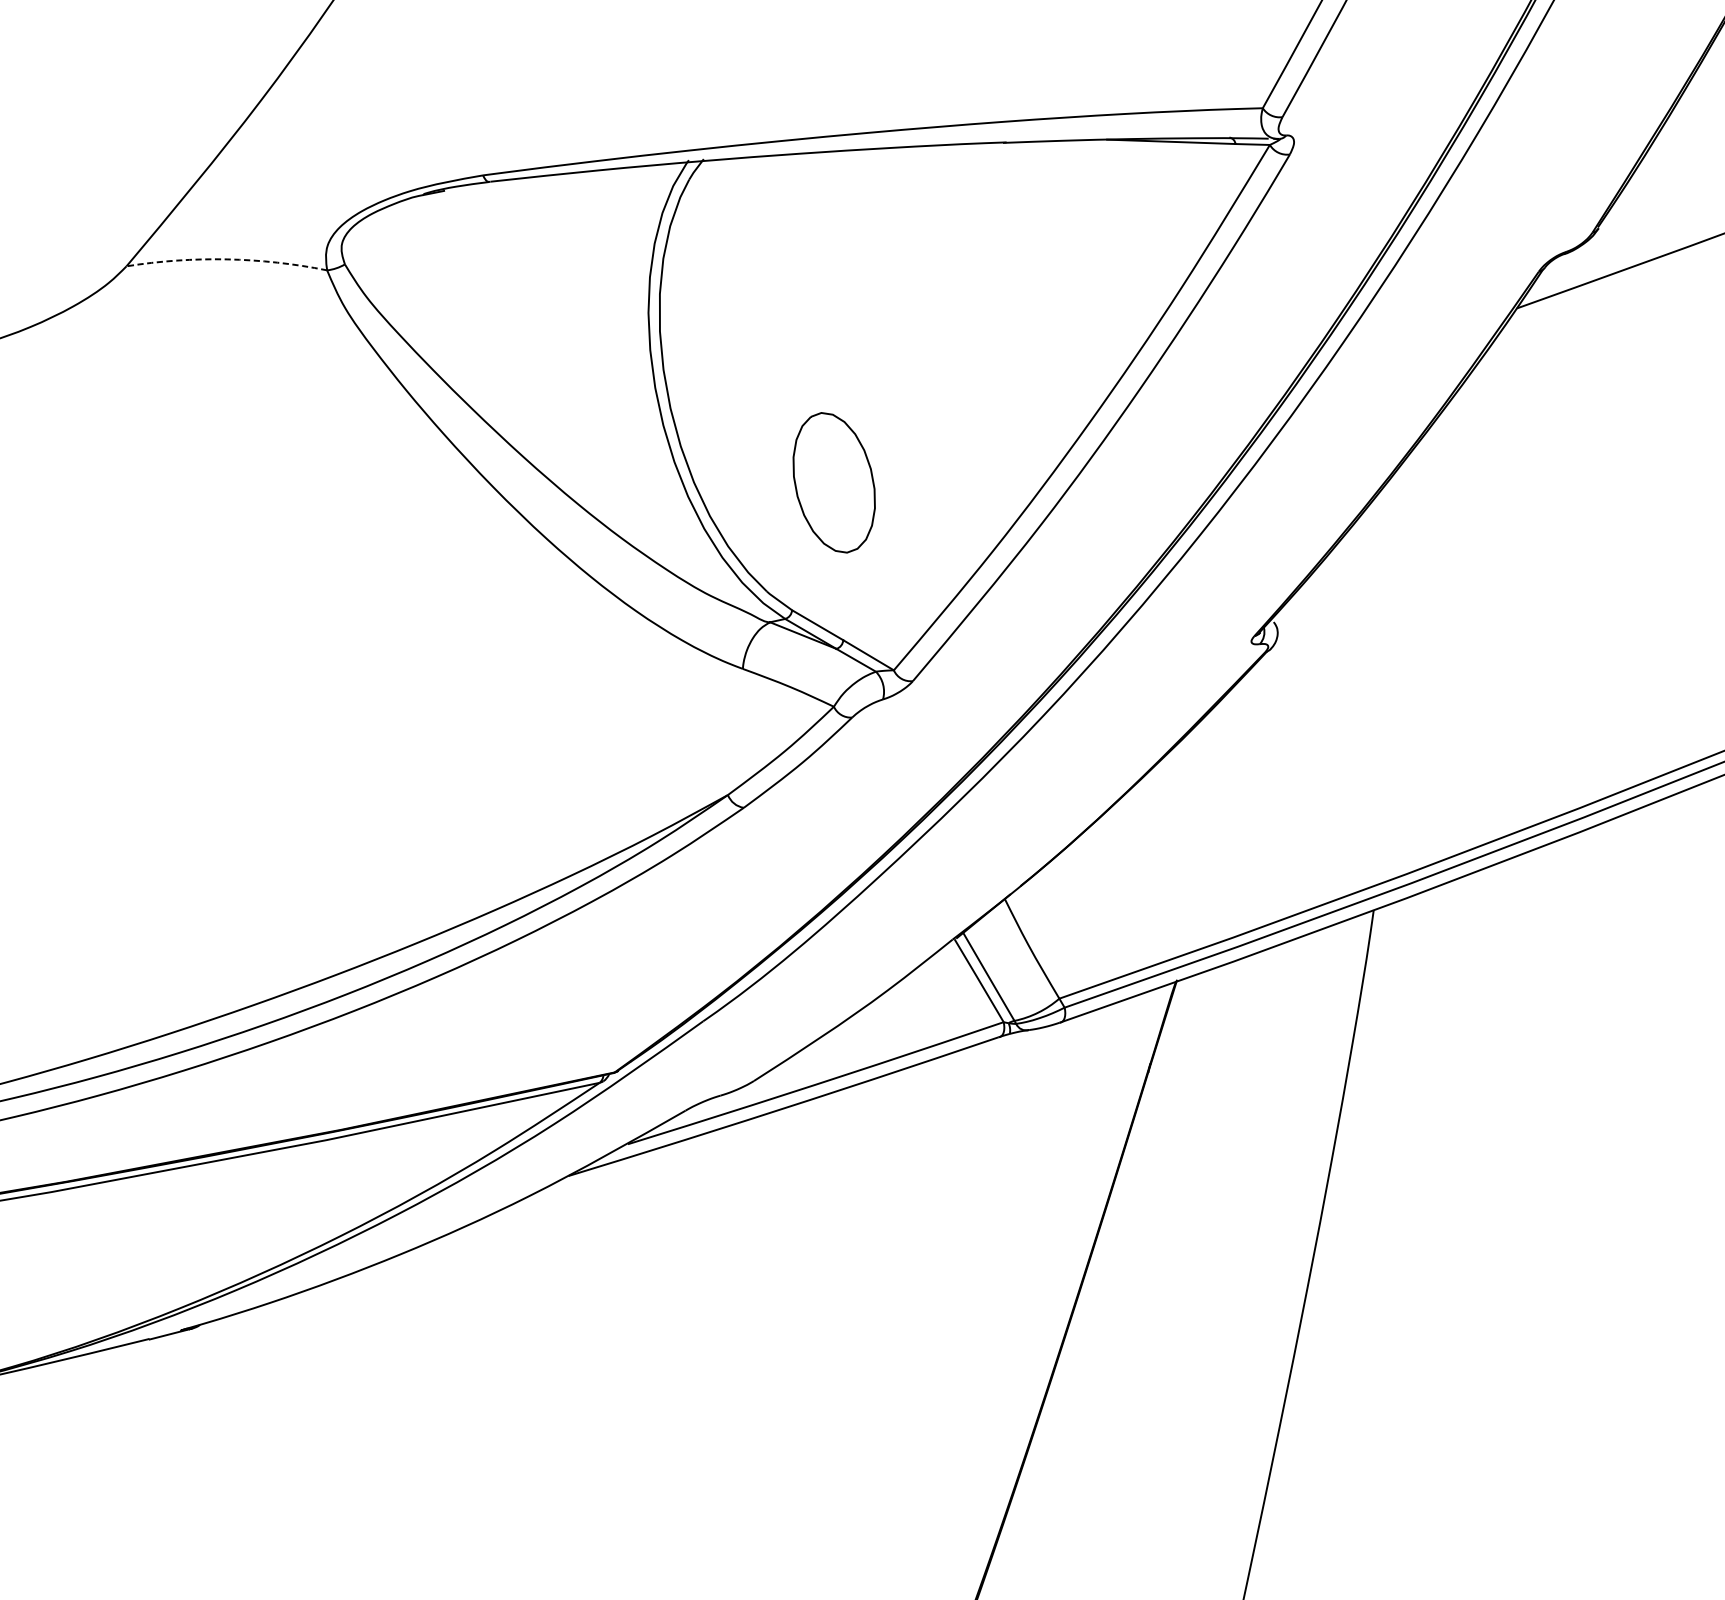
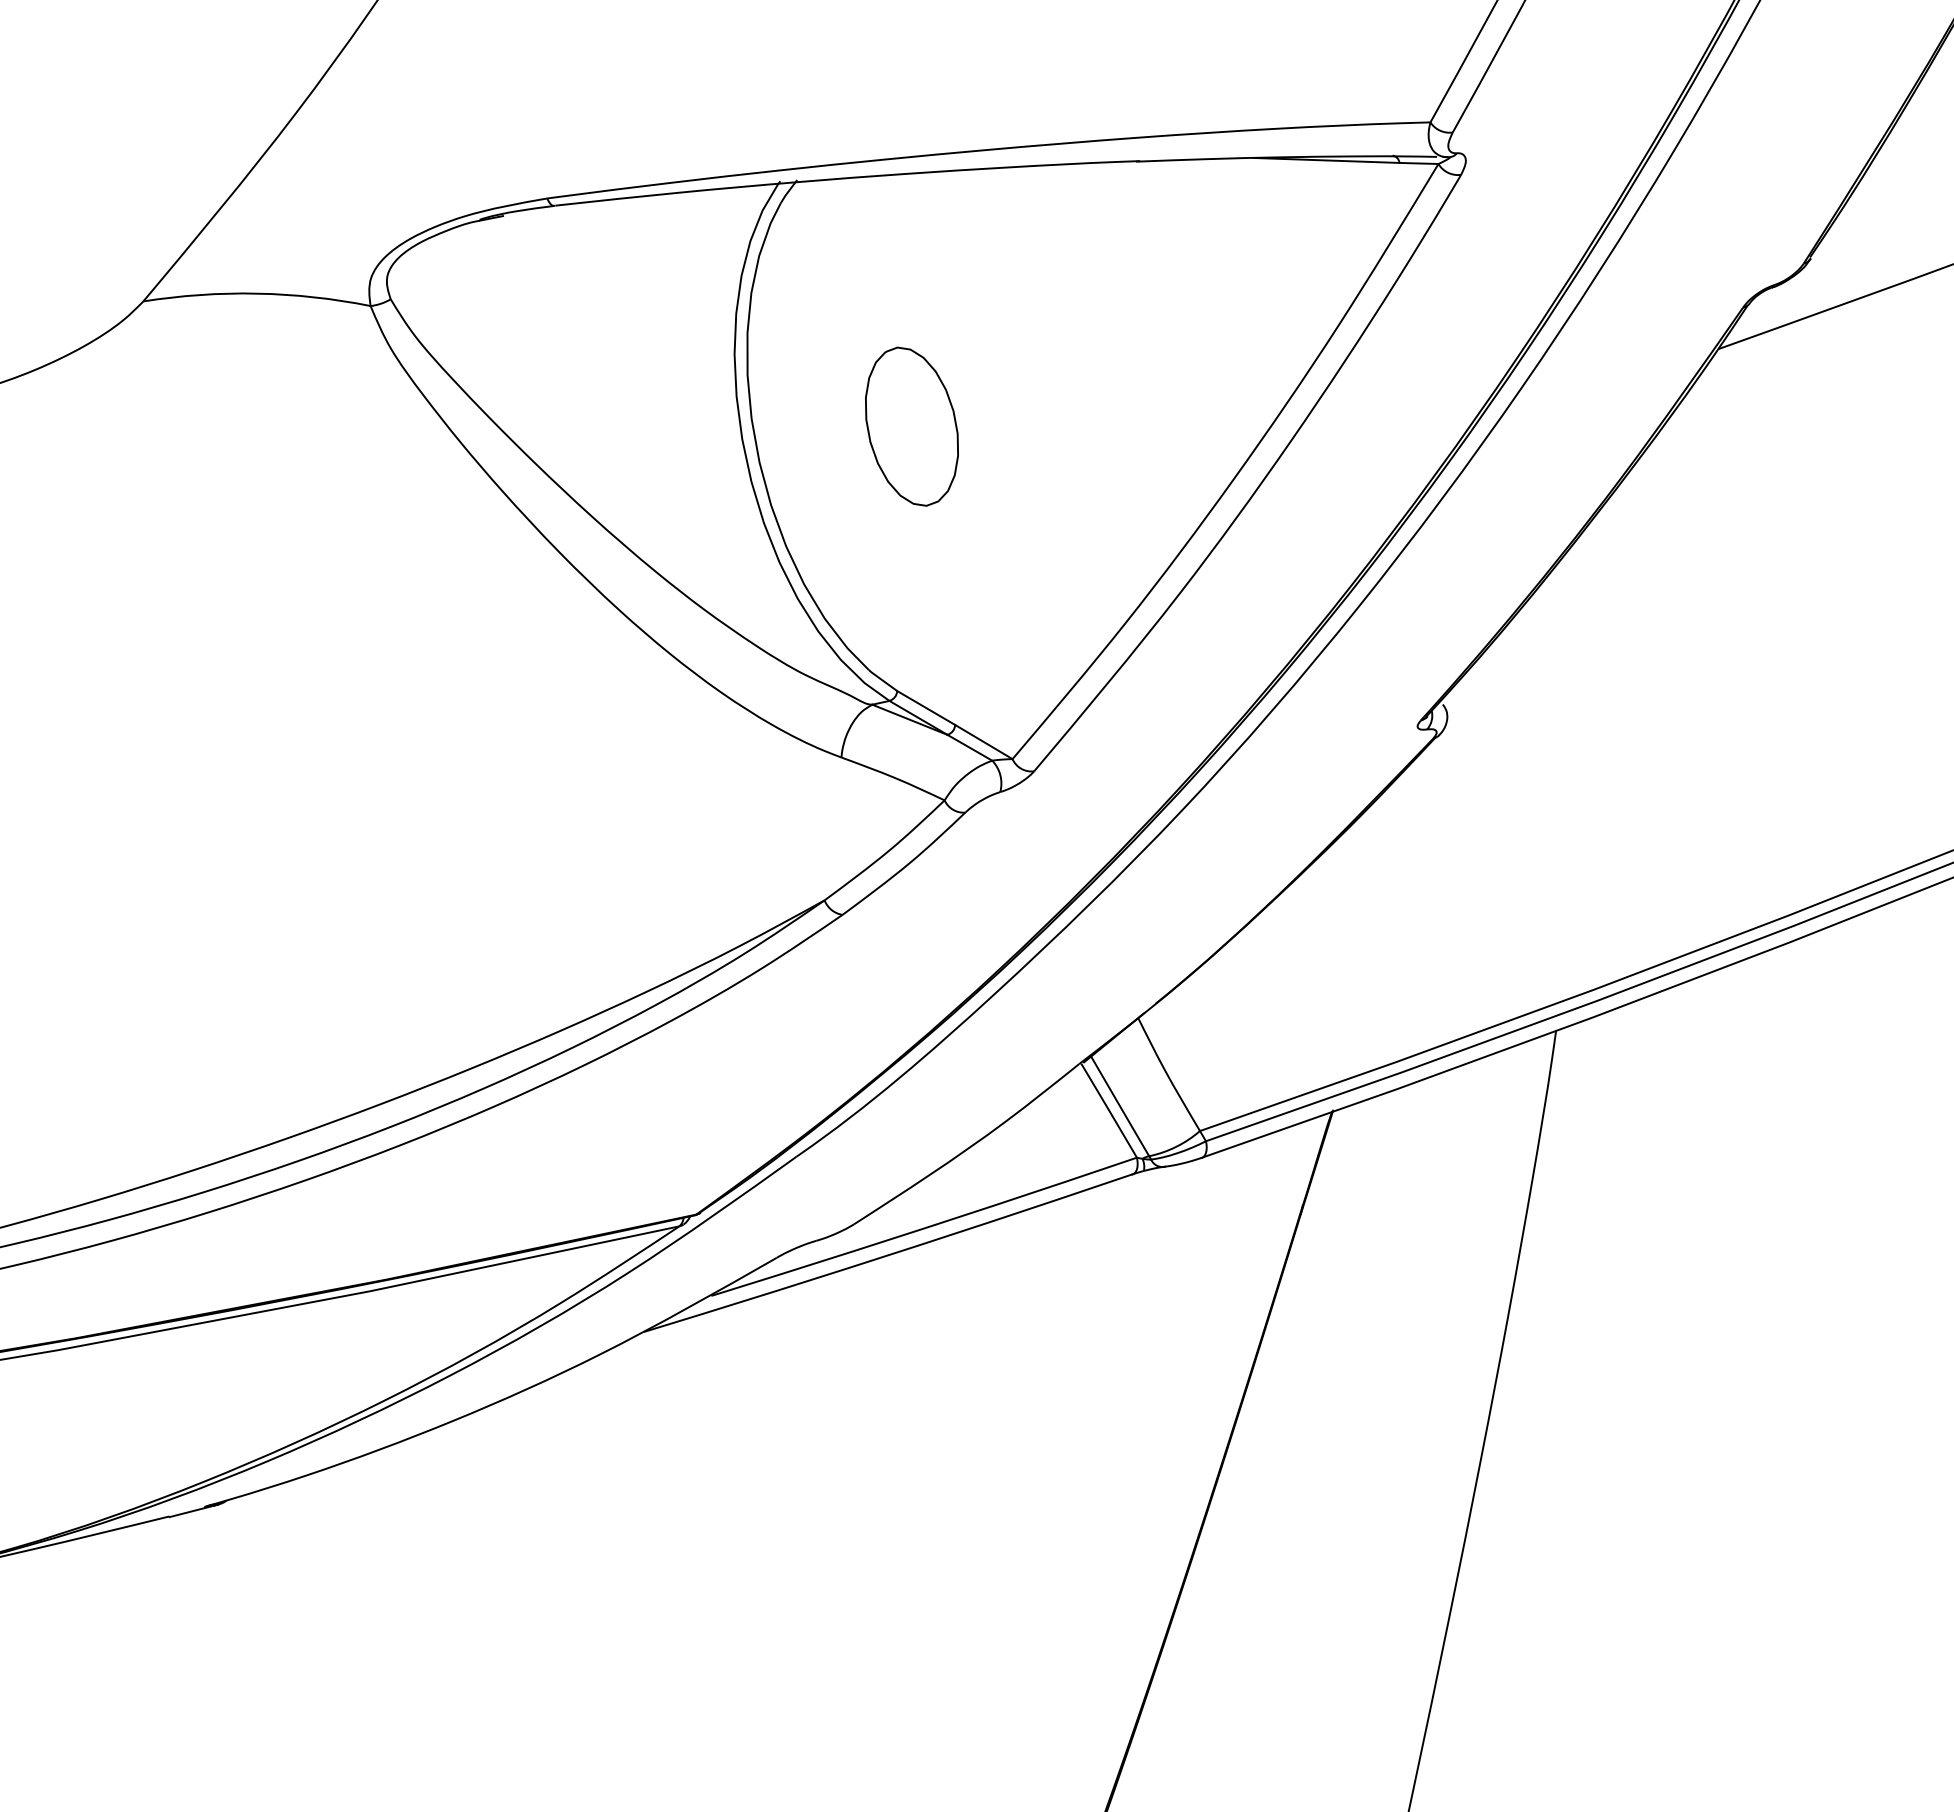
arc: (227, 259) -> (257, 293), dashed -> solid
part: (833, 482) -> (911, 426), moved

